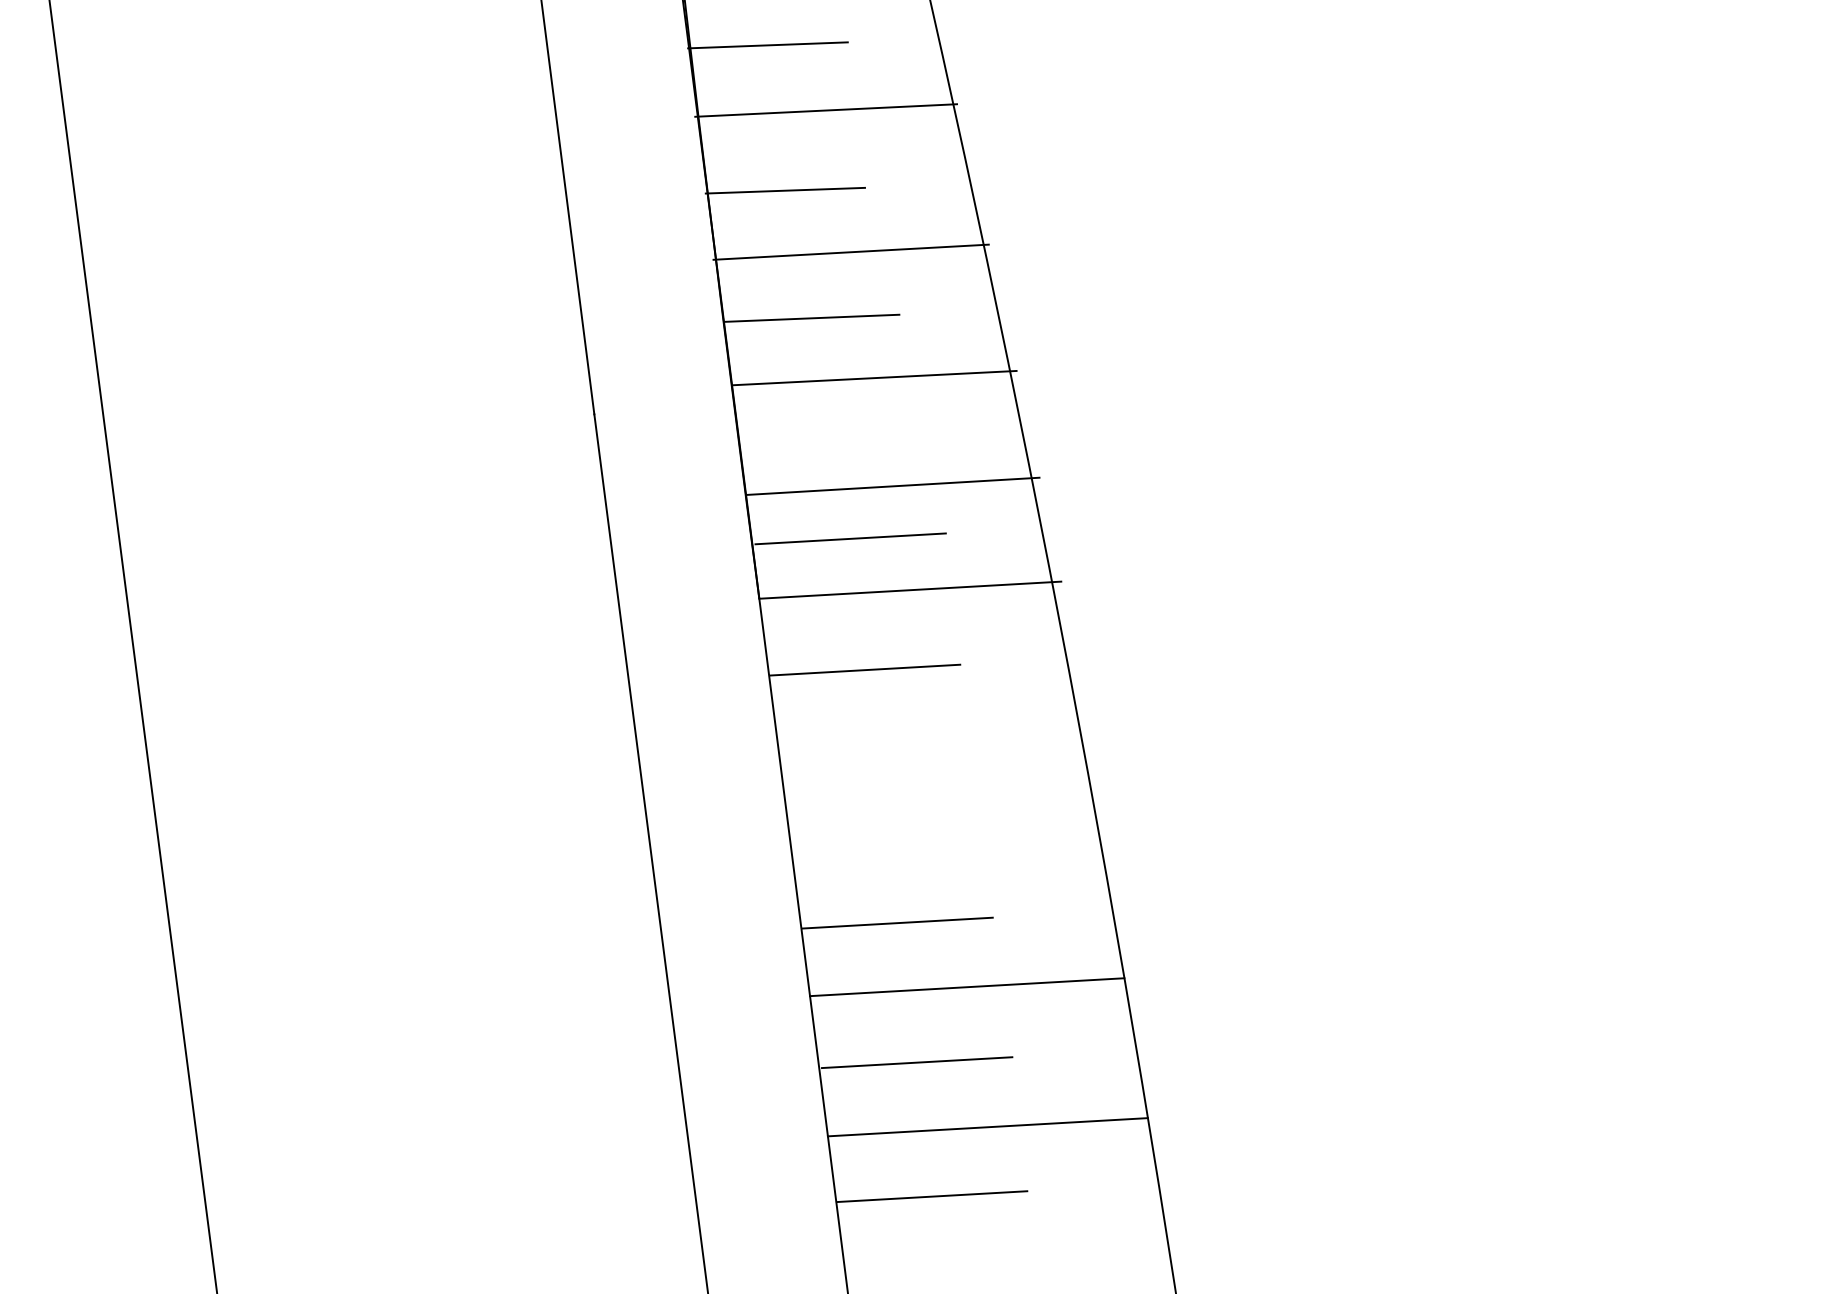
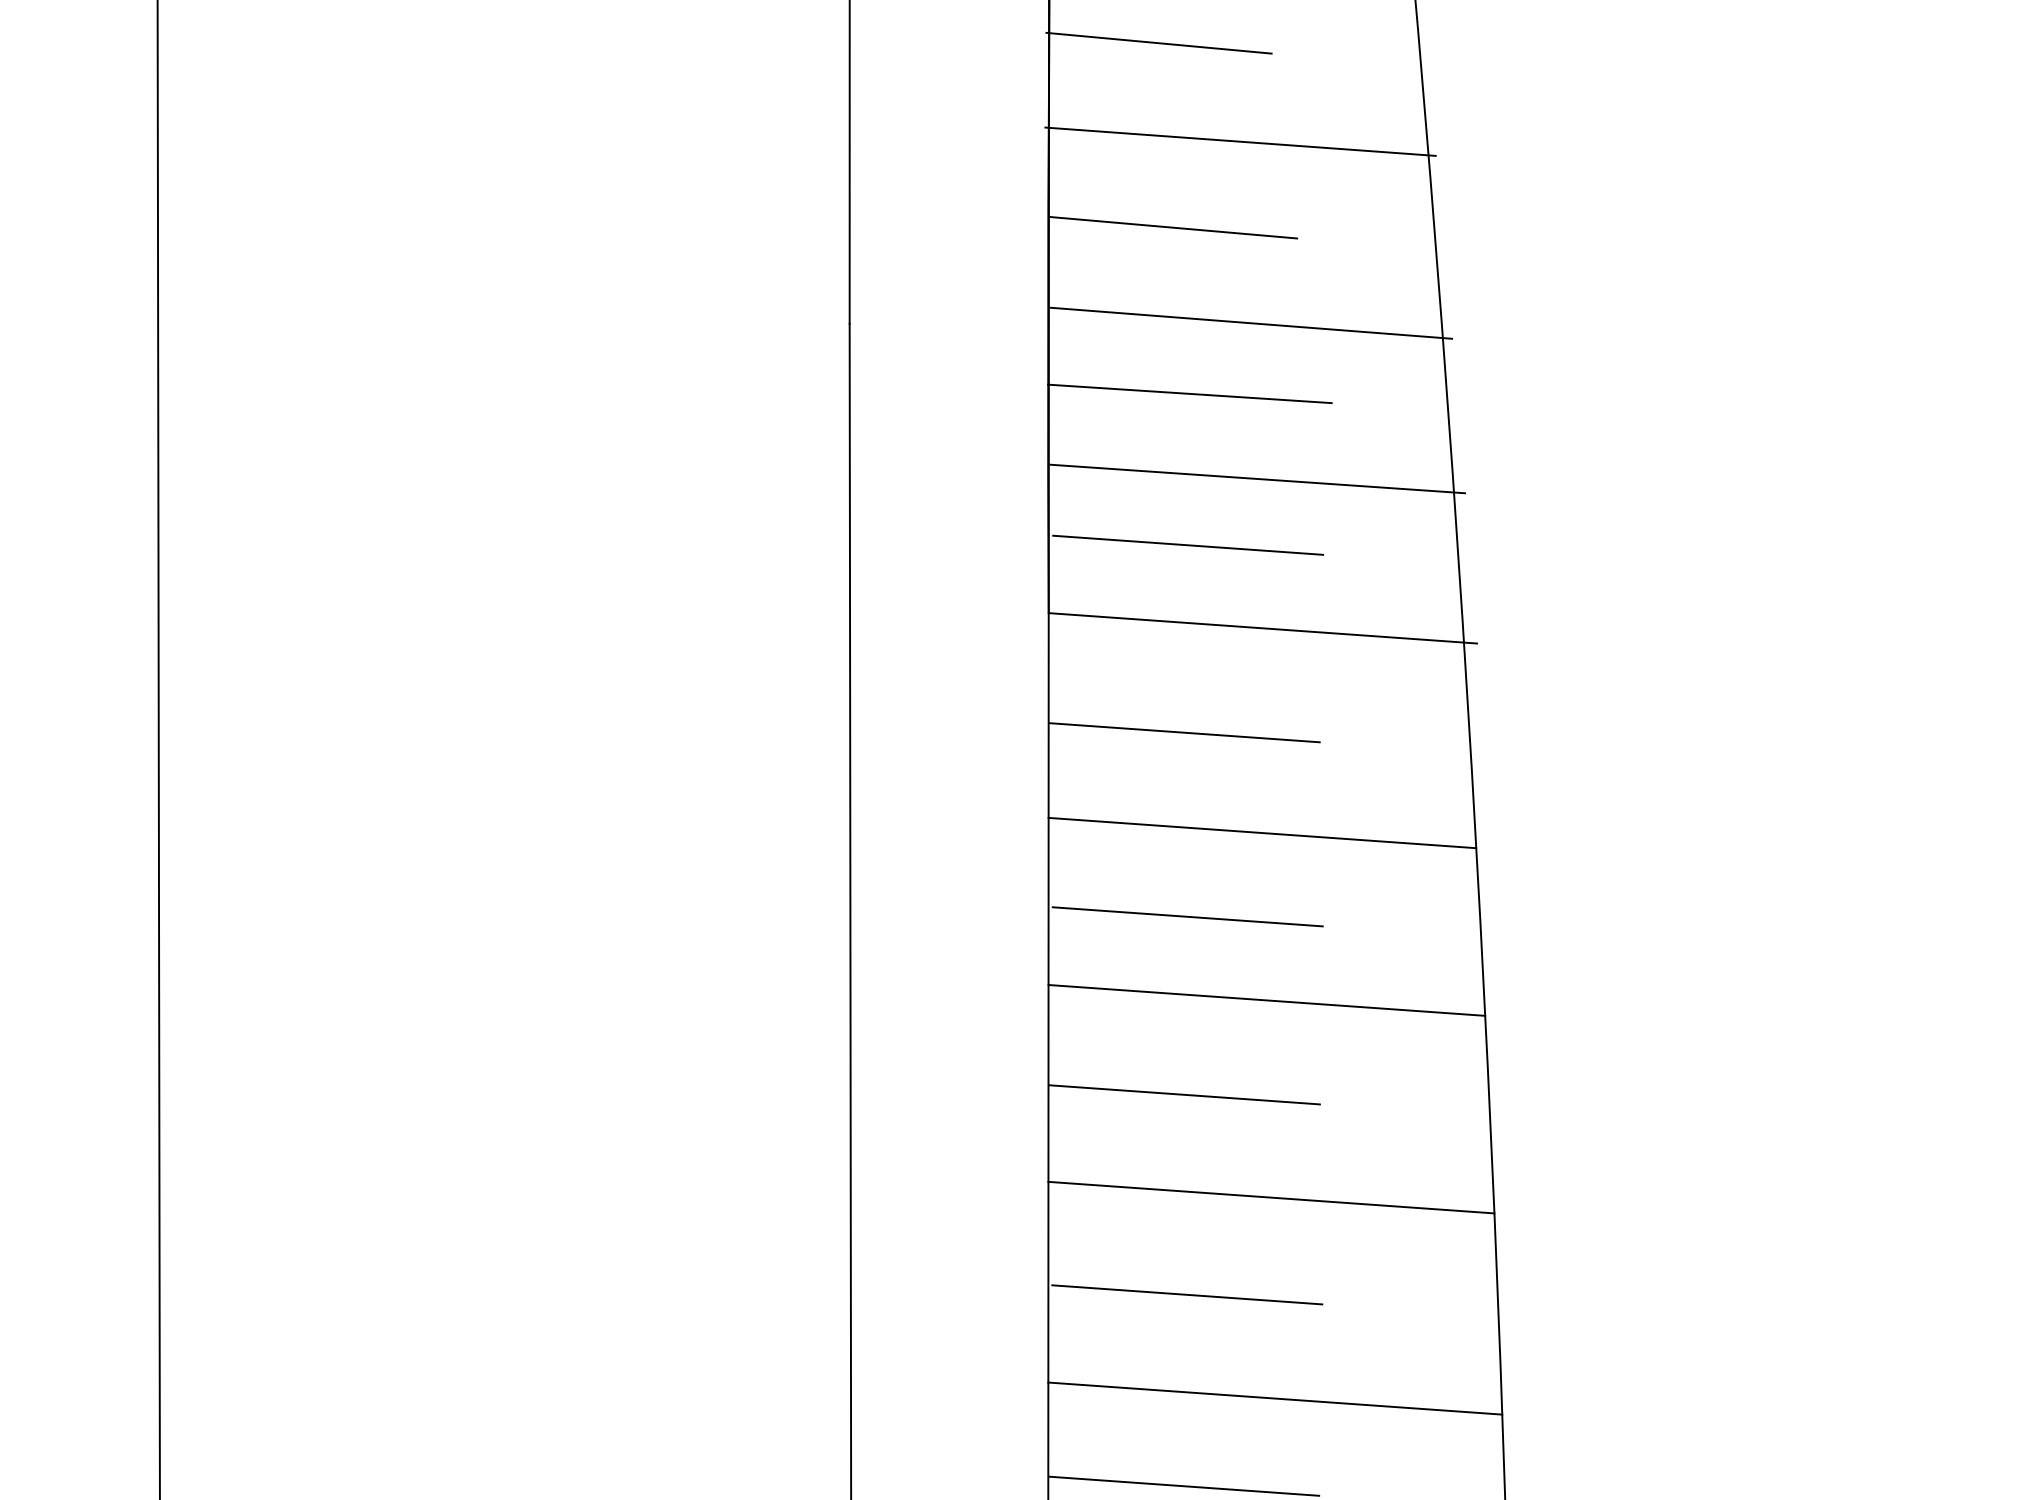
line: (838, 432) -> (1190, 393), added
line: (928, 732) -> (1262, 831), added
line: (883, 798) -> (1187, 916), added
line: (946, 849) -> (1267, 1000), added

